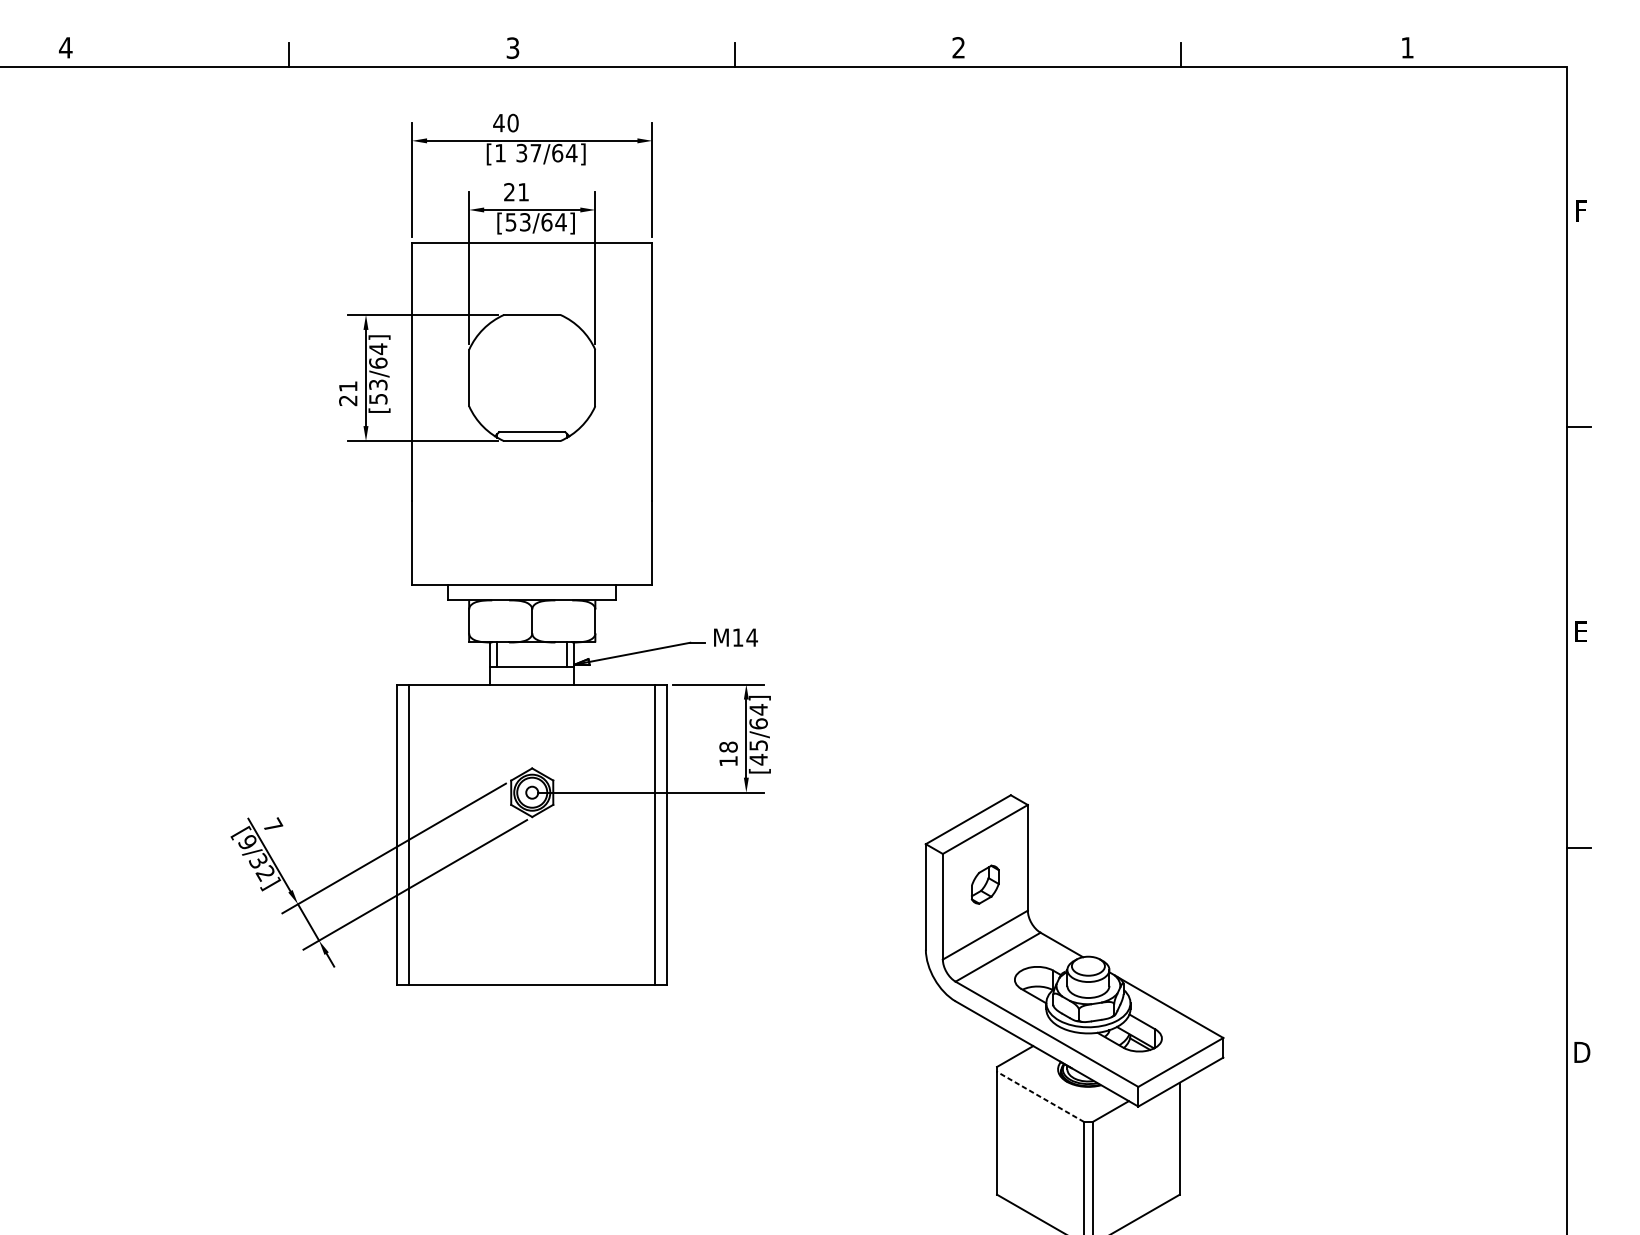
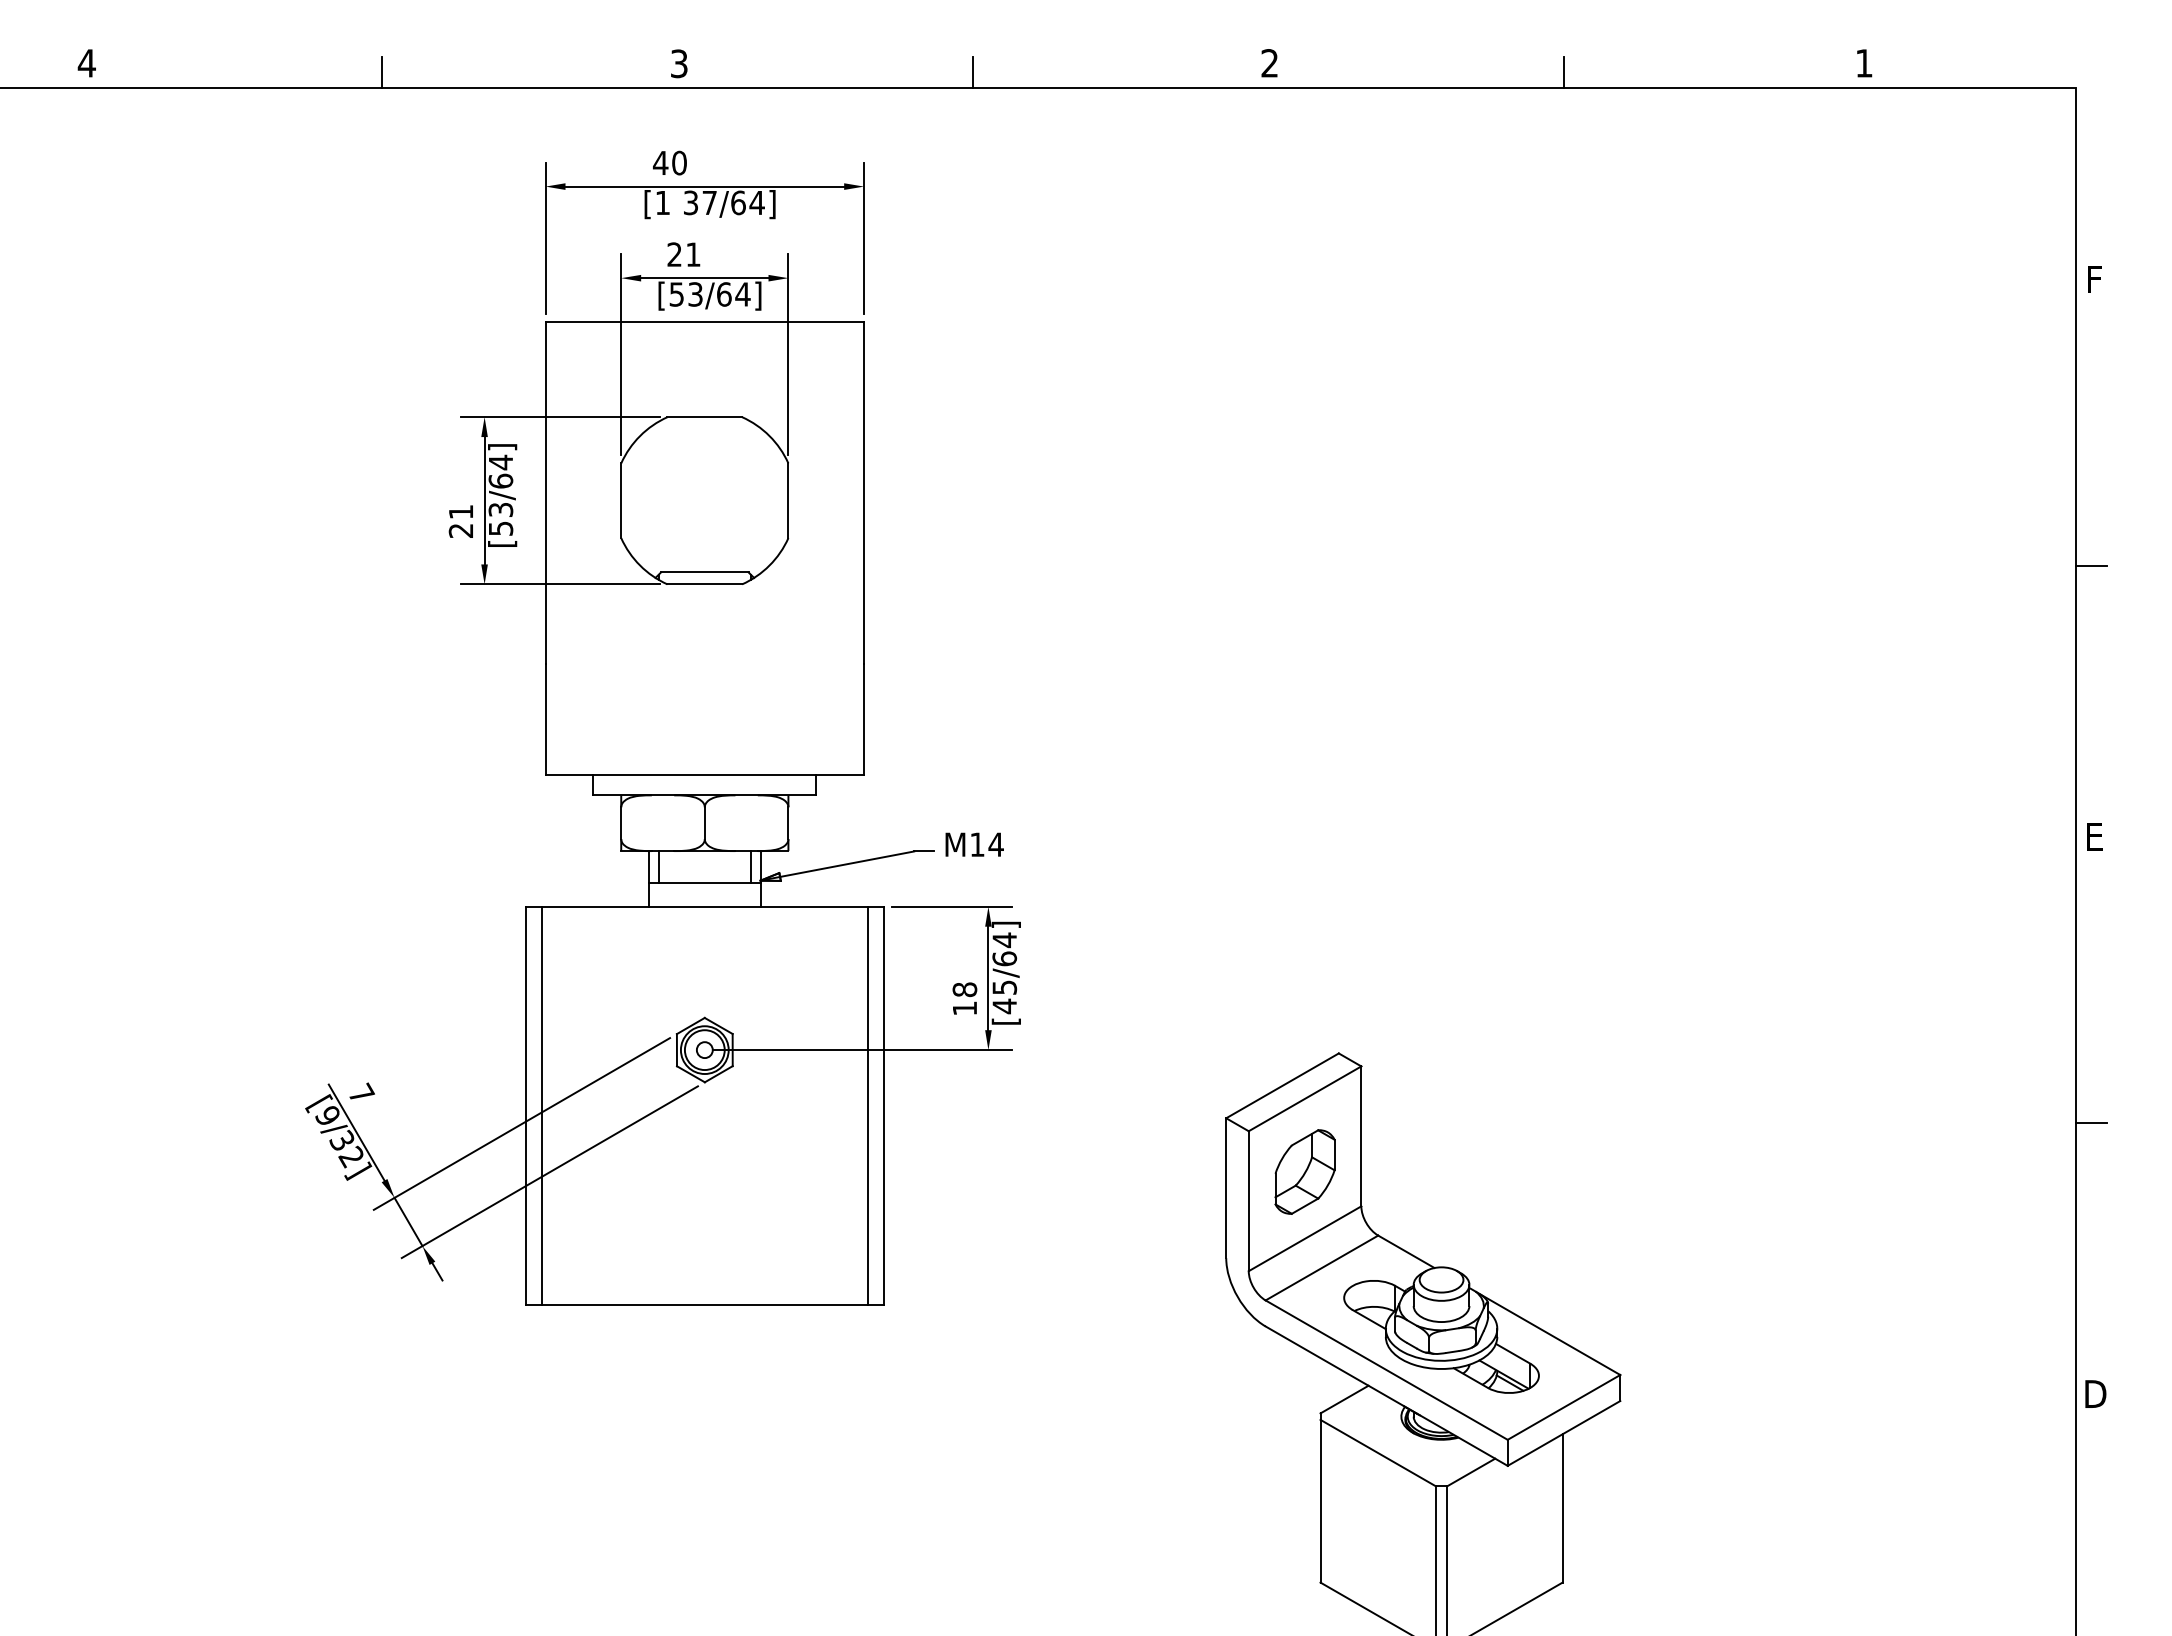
part: (984, 884) -> (1304, 1171), size x1.67
line: (1040, 1097) -> (1378, 1453), dashed -> solid

